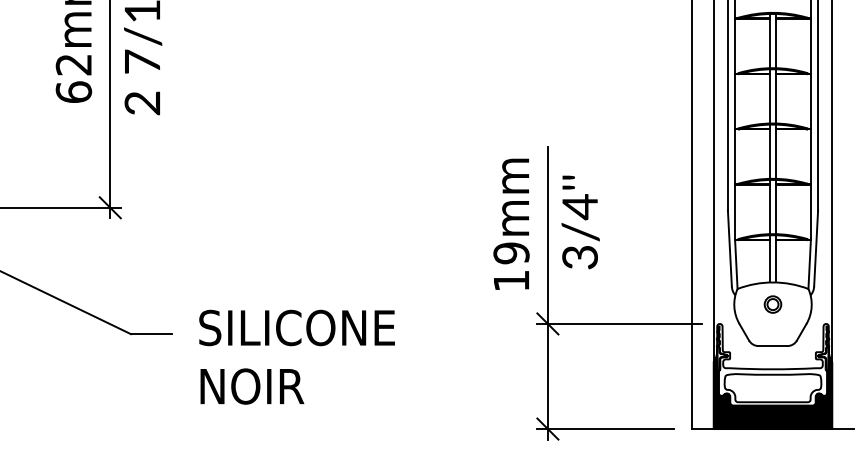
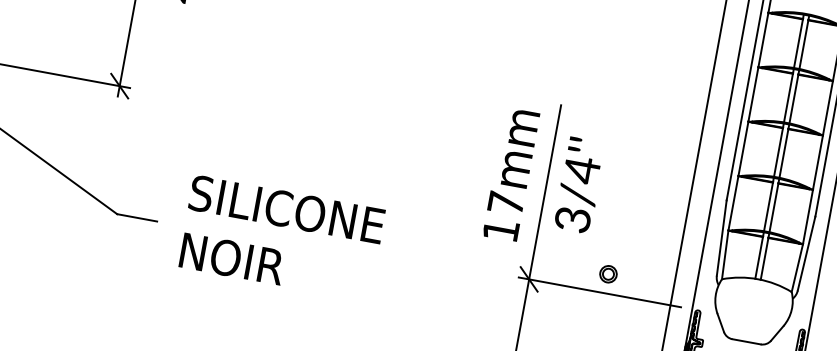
text: (511, 253) -> (506, 203), 19mm -> 17mm
part: (772, 304) -> (608, 274), moved
text: (296, 356) -> (281, 237), moved

